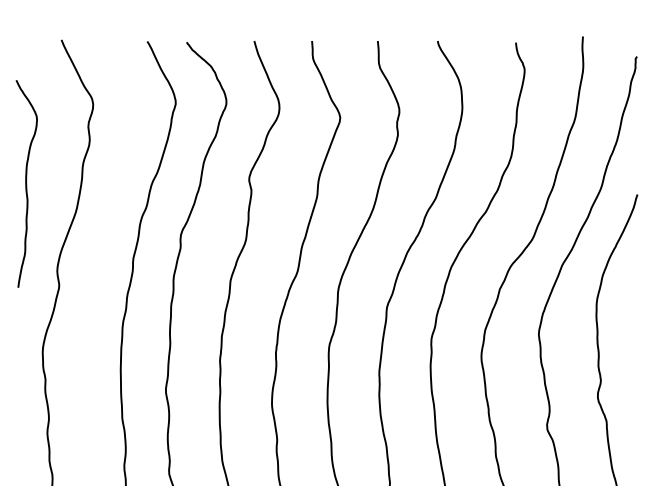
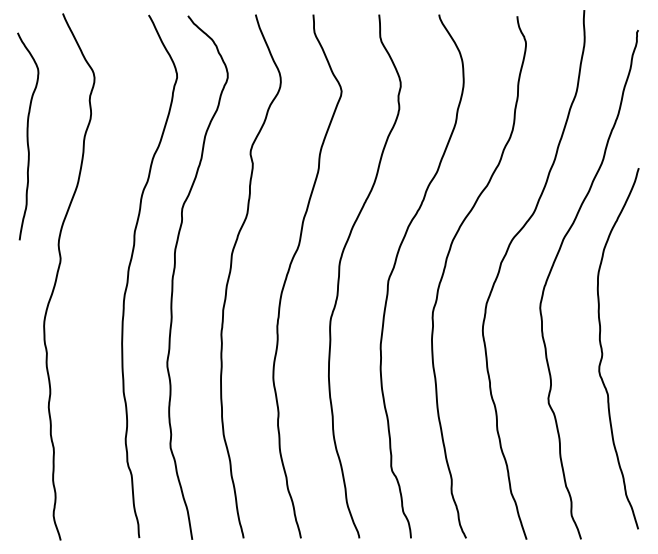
curve: (27, 183) -> (28, 136), moved

